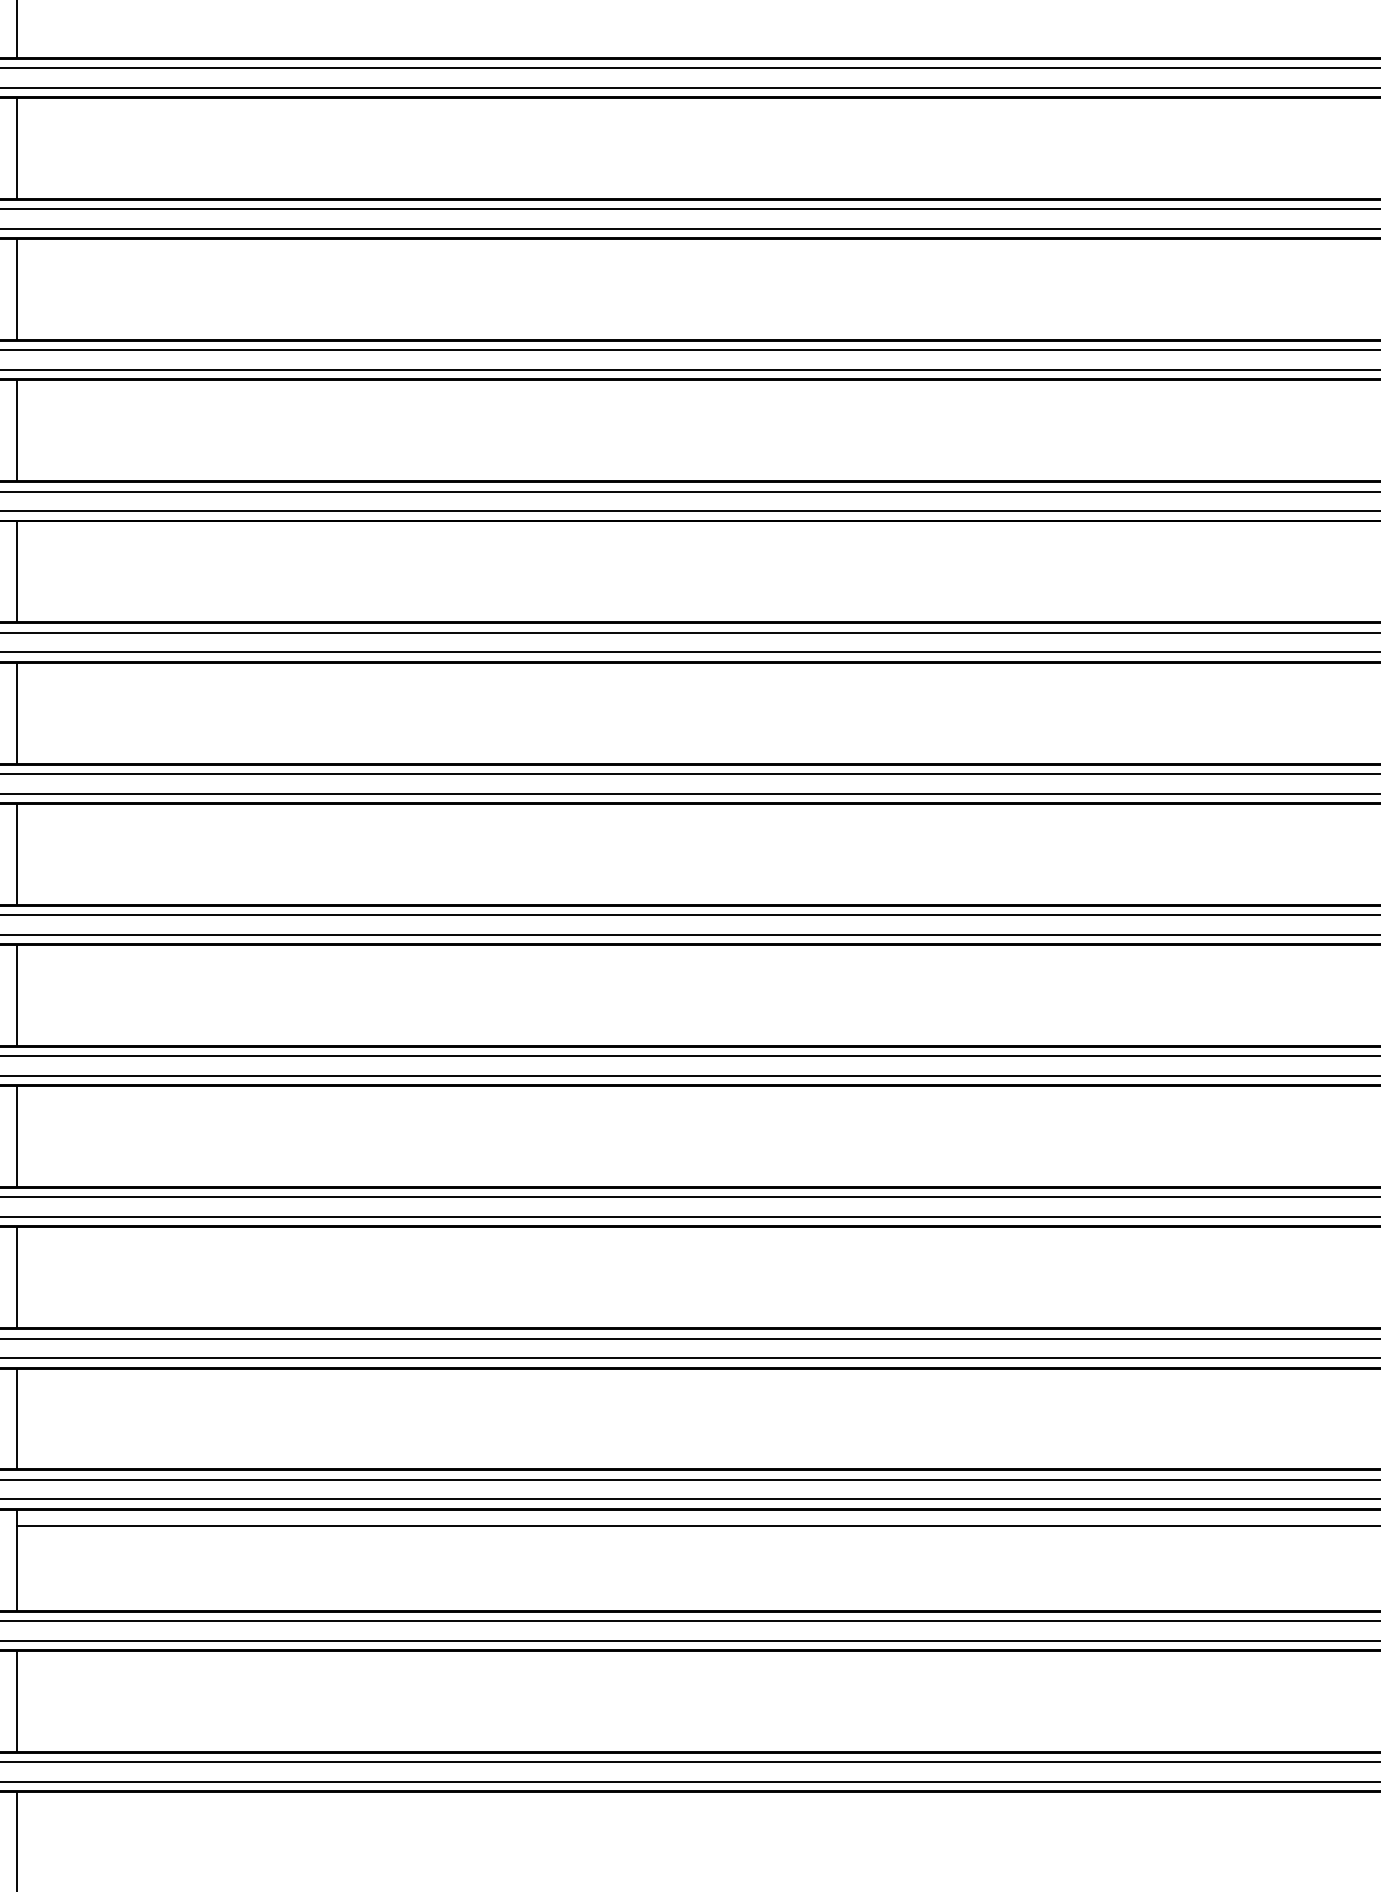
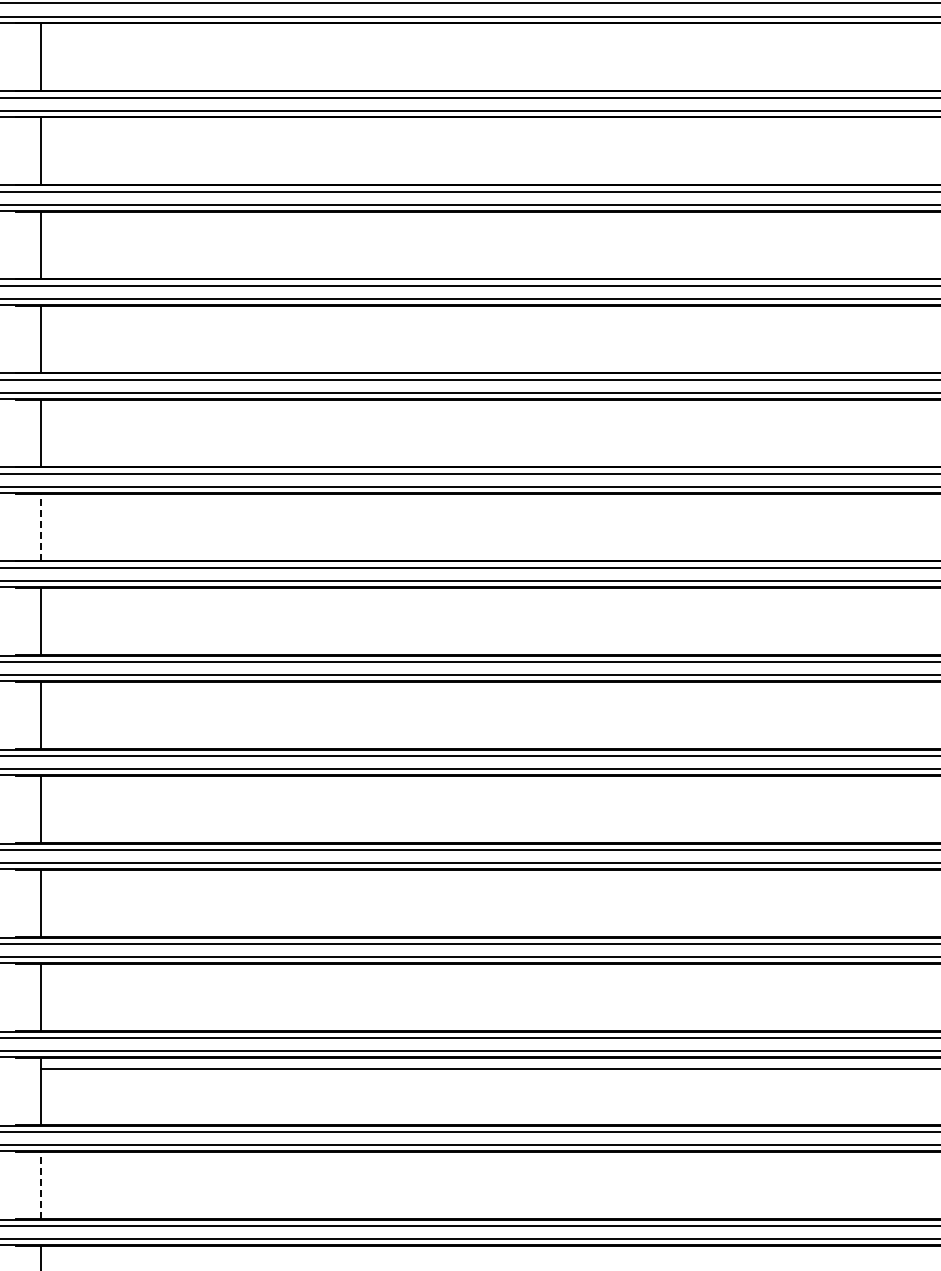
line: (17, 713) -> (41, 527), solid -> dashed
line: (17, 1701) -> (41, 1185), solid -> dashed

